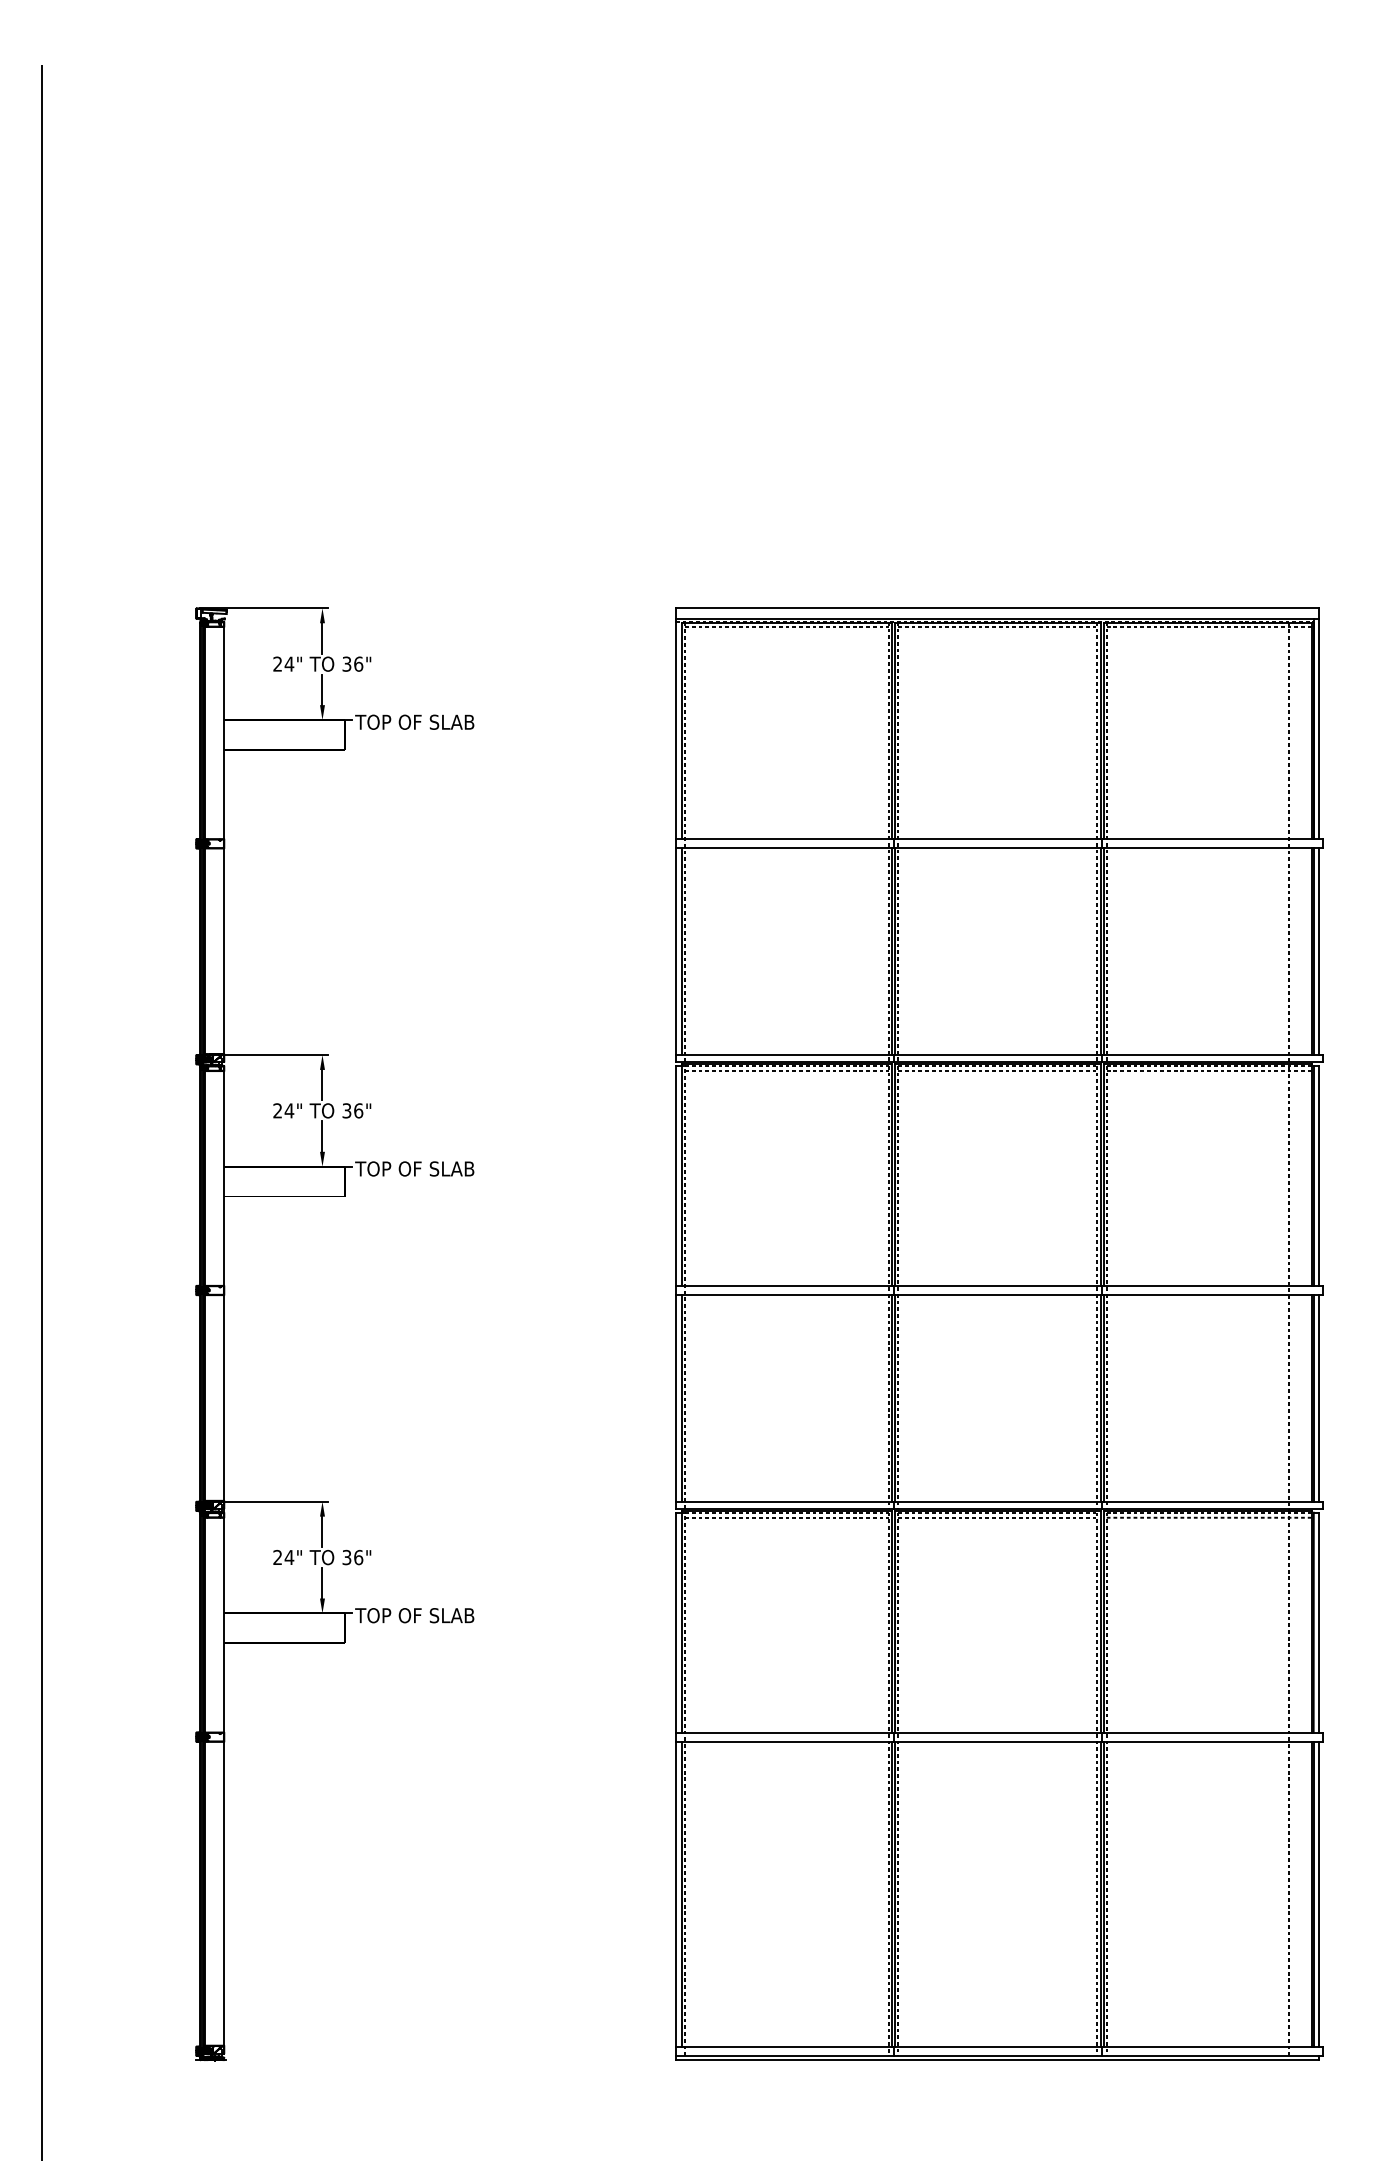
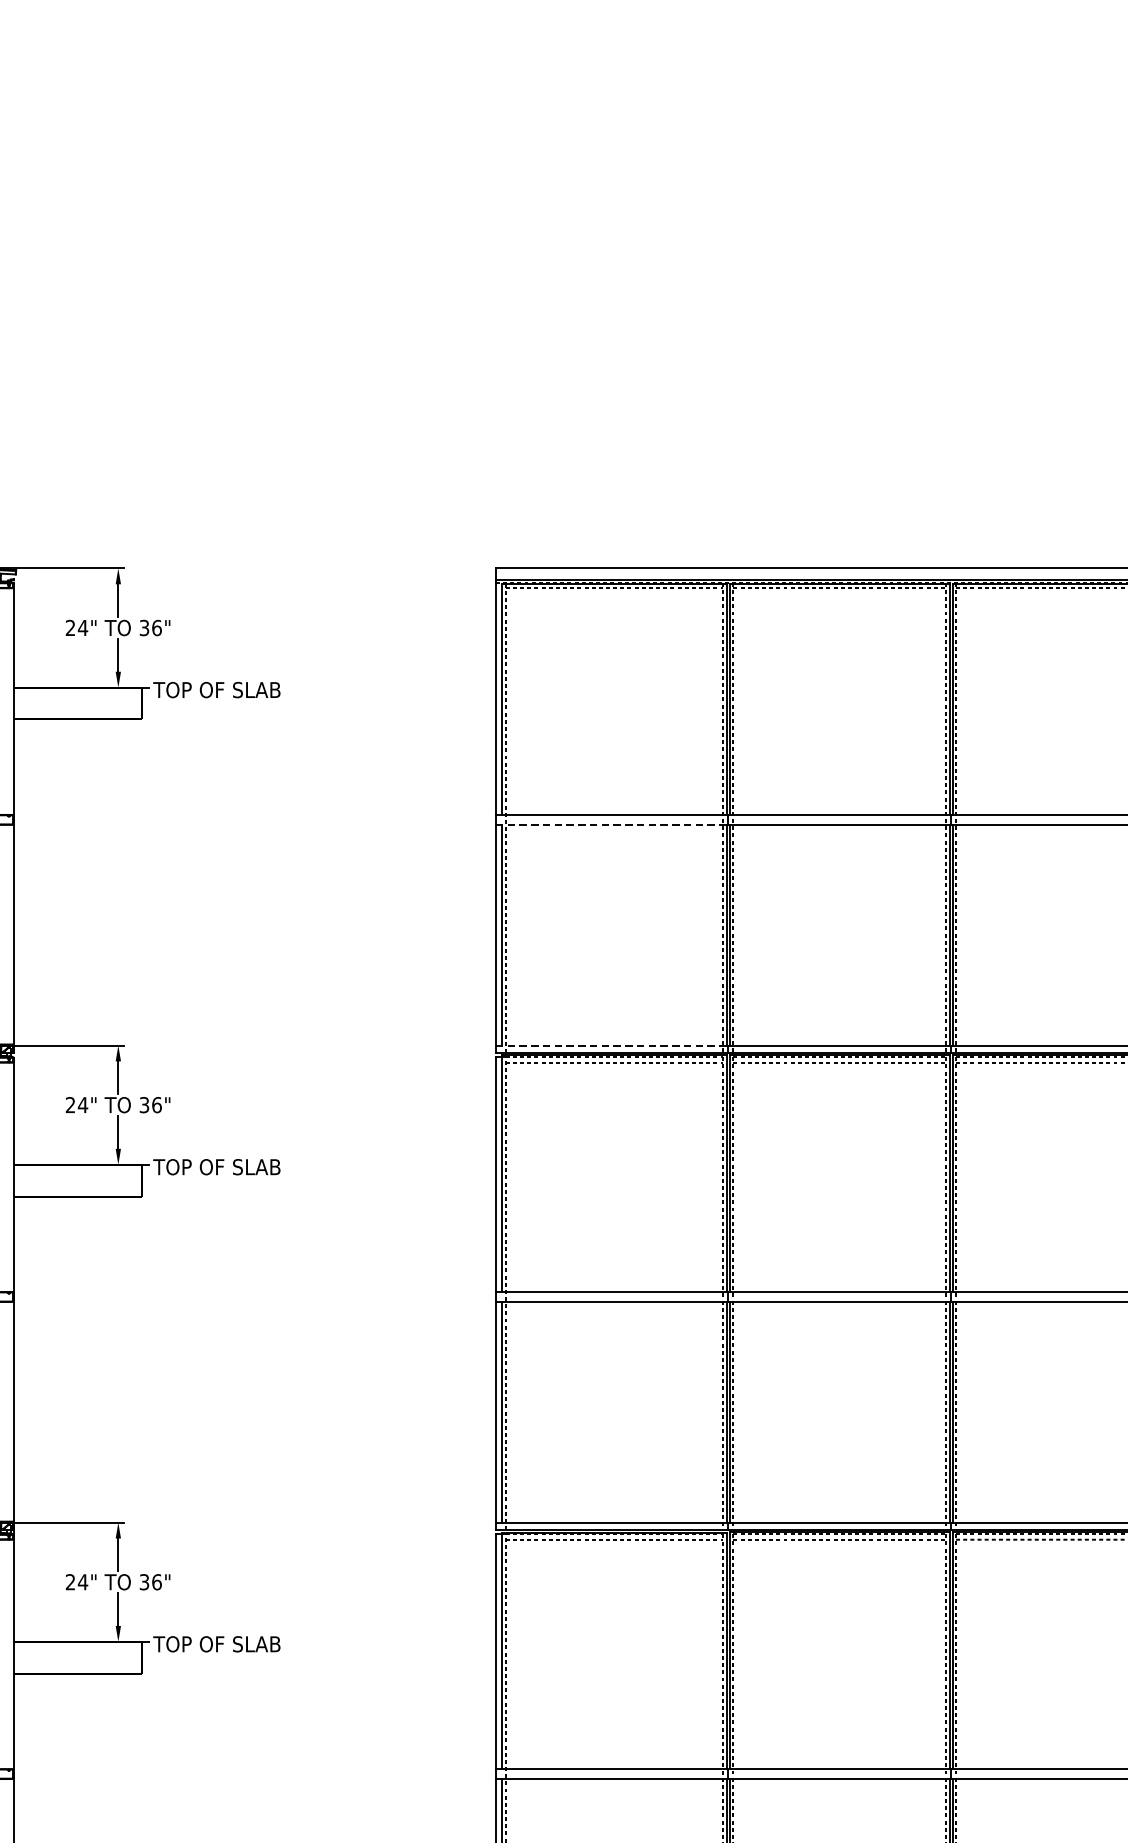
line: (784, 848) -> (611, 824), solid -> dashed
line: (784, 1055) -> (611, 1045), solid -> dashed

